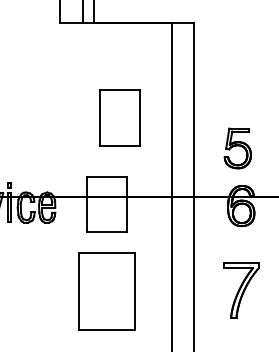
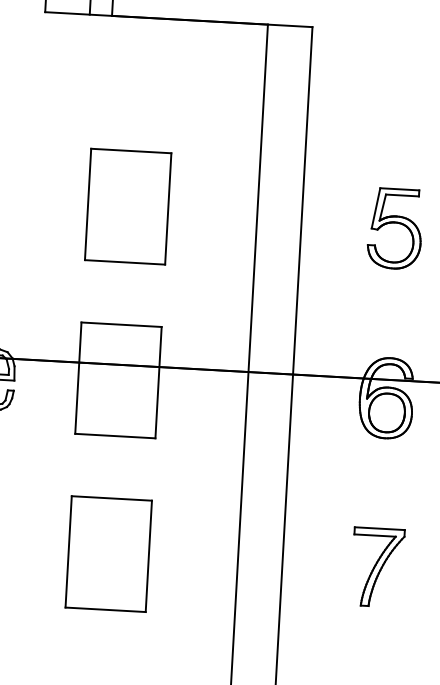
part: (119, 117) -> (126, 205), moved
part: (237, 148) -> (394, 228), moved
part: (241, 290) -> (377, 567), size x0.71
part: (106, 291) -> (107, 554), size x0.71

